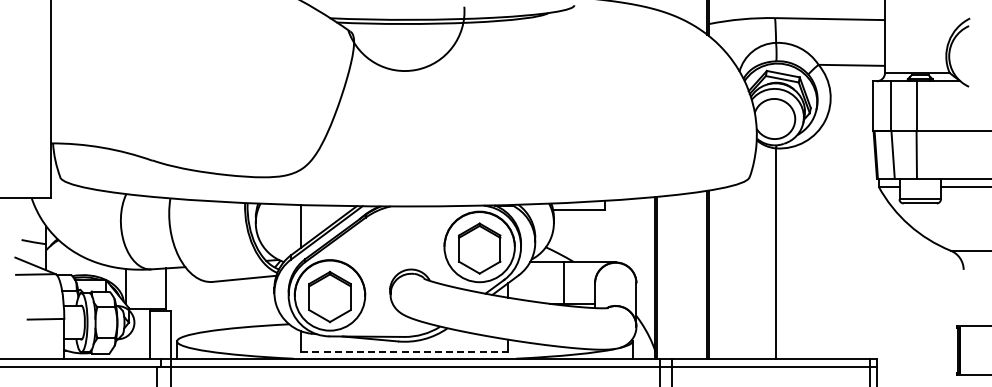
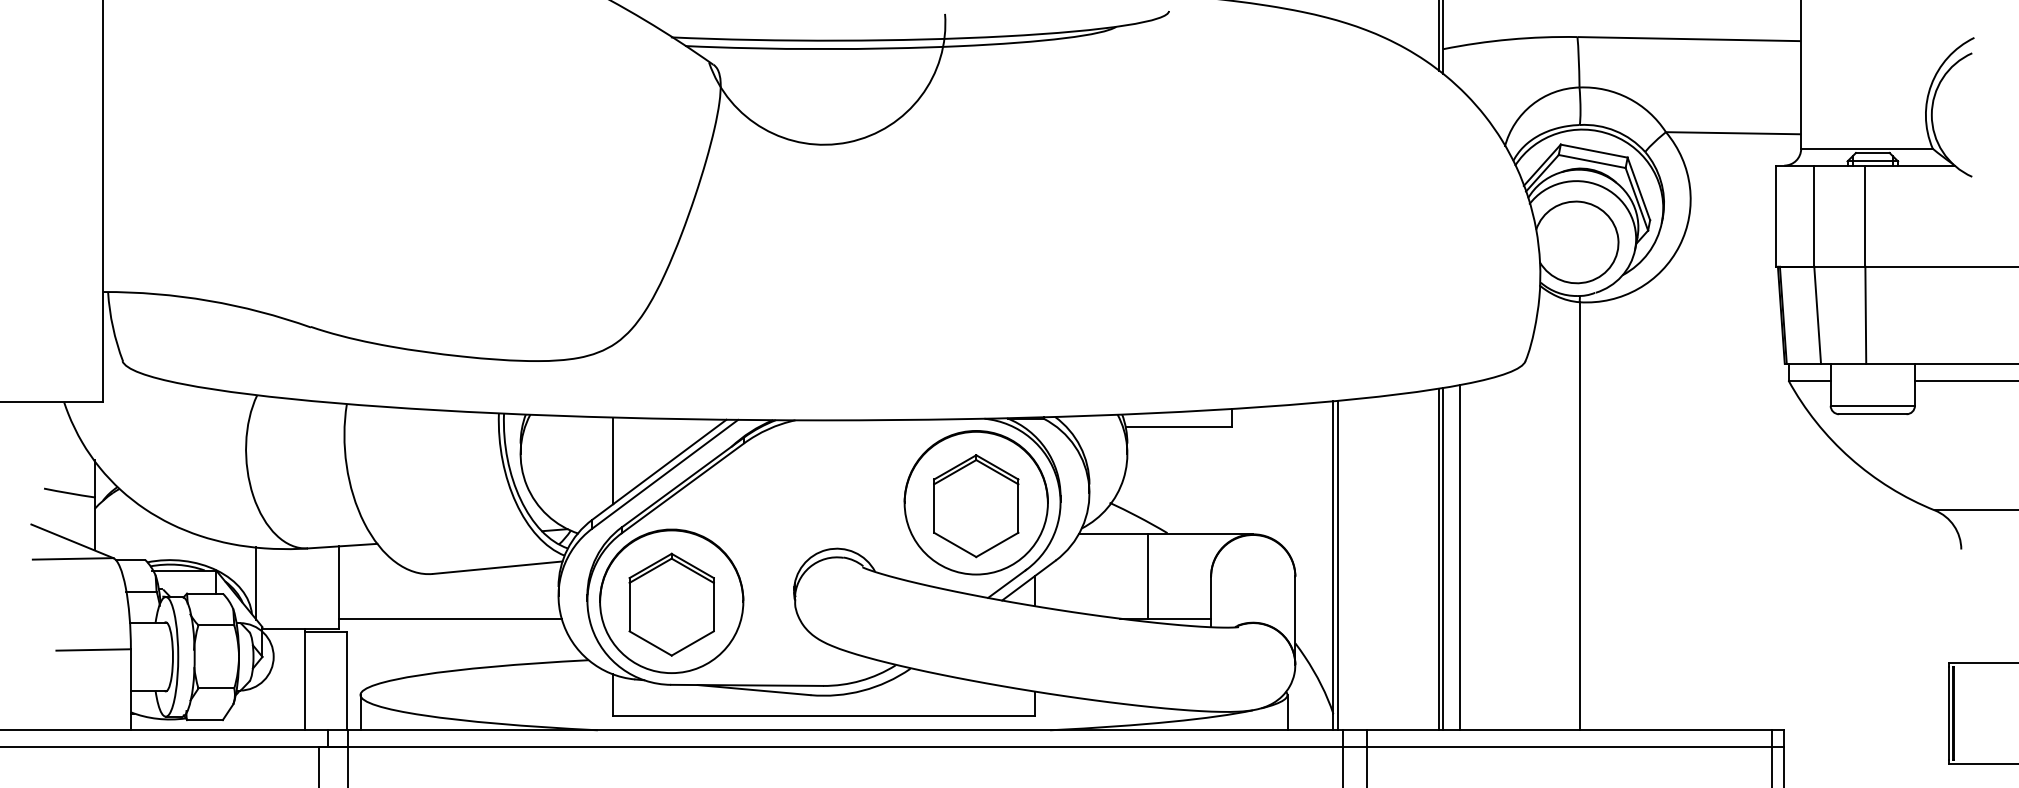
line: (717, 273) -> (1460, 556), added
line: (220, 303) -> (448, 617), added
line: (404, 351) -> (823, 715), dashed -> solid

